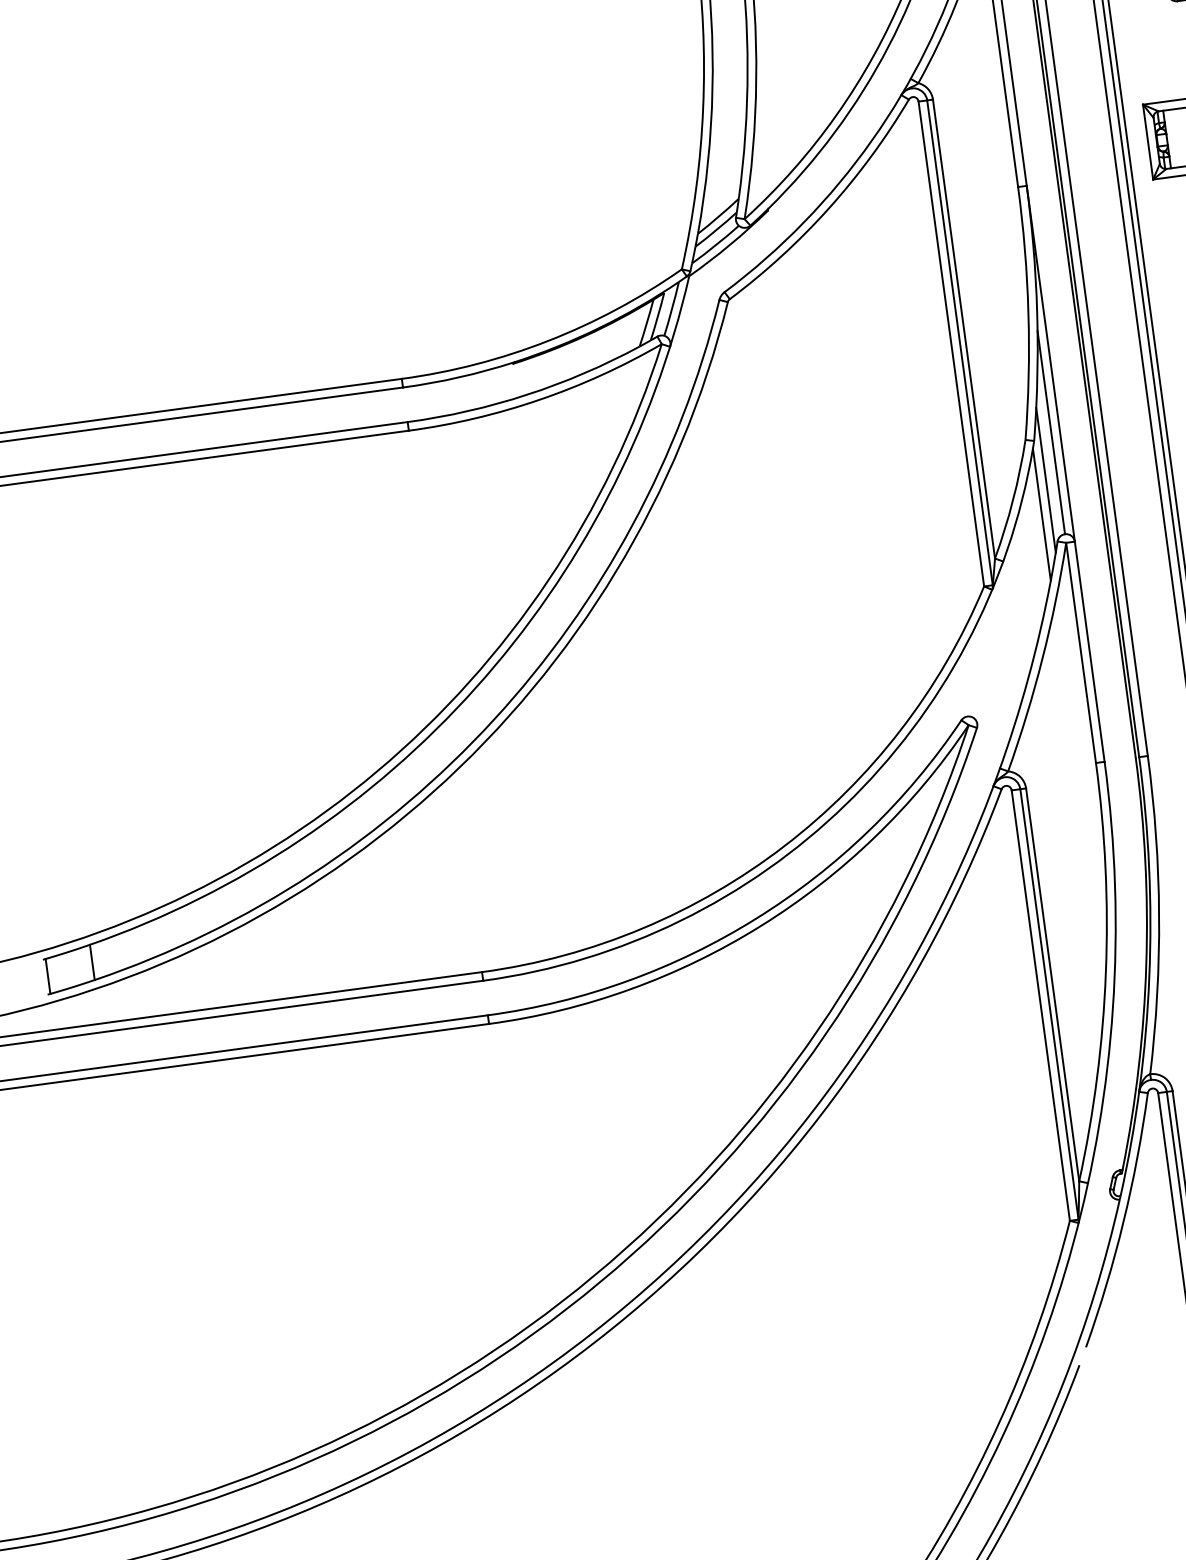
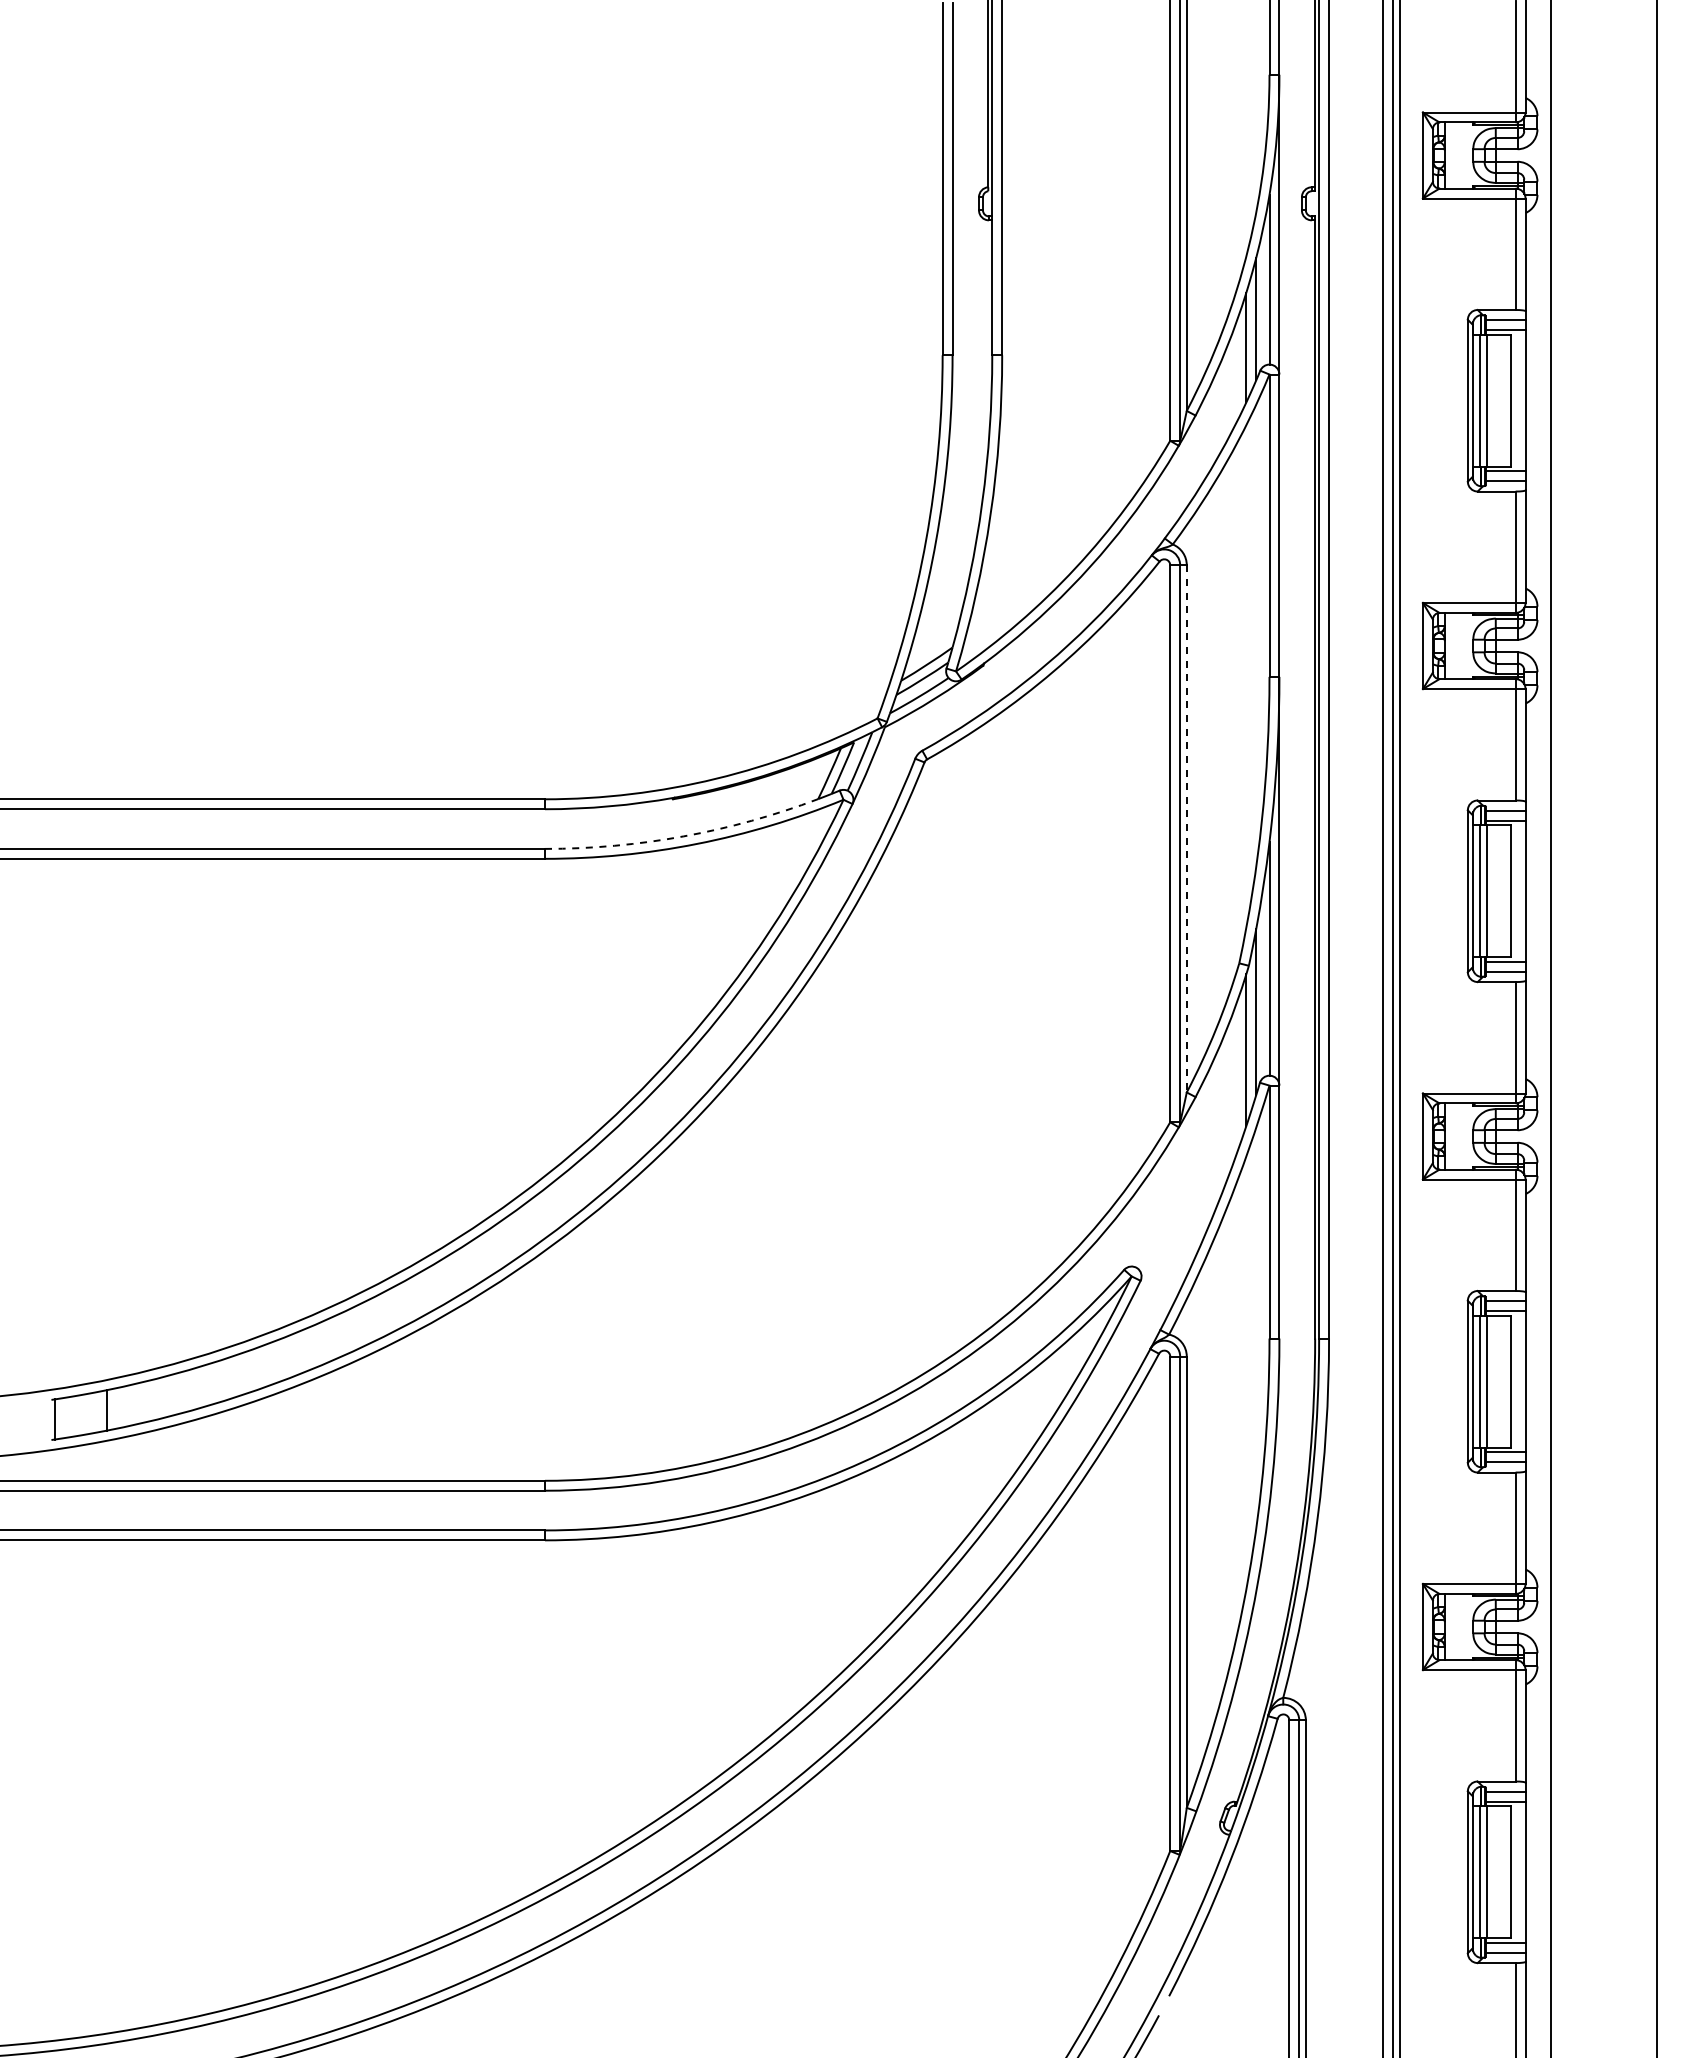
line: (963, 328) -> (1186, 828), solid -> dashed
arc: (526, 394) -> (683, 836), solid -> dashed

